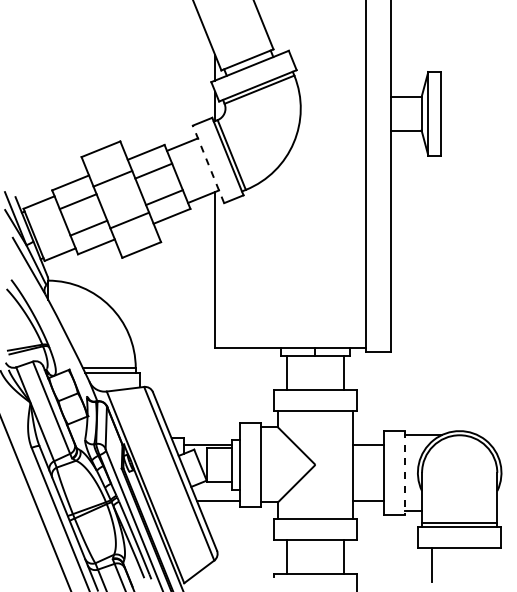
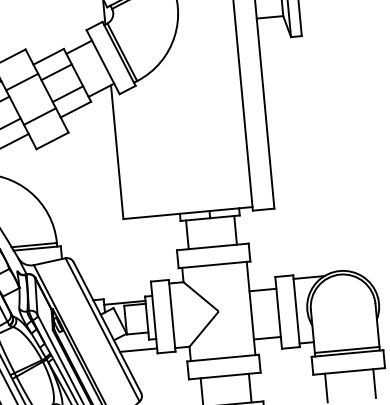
line: (208, 164) -> (103, 62), dashed -> solid
line: (405, 472) -> (296, 310), dashed -> solid
line: (487, 564) -> (374, 383), added

